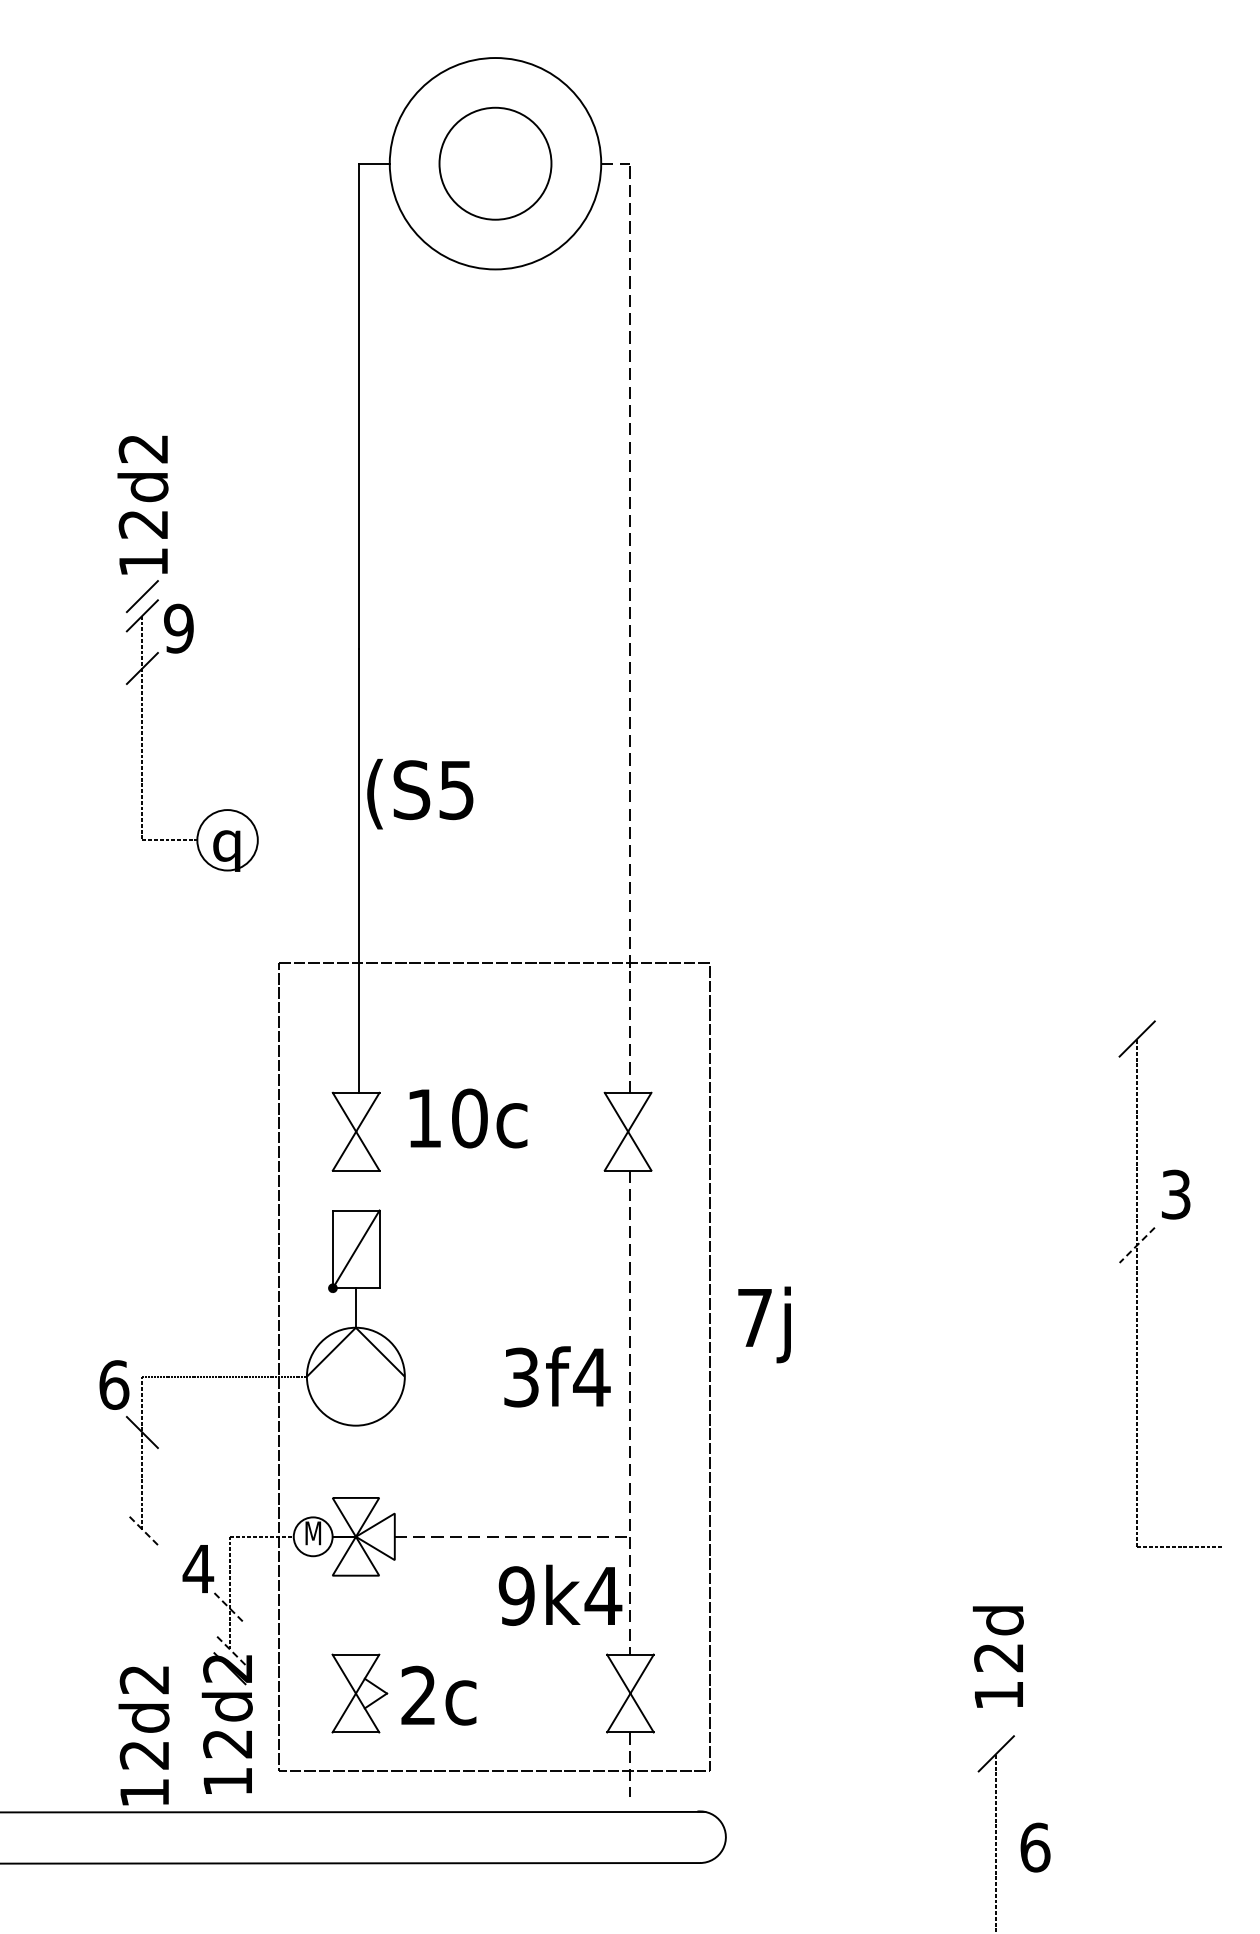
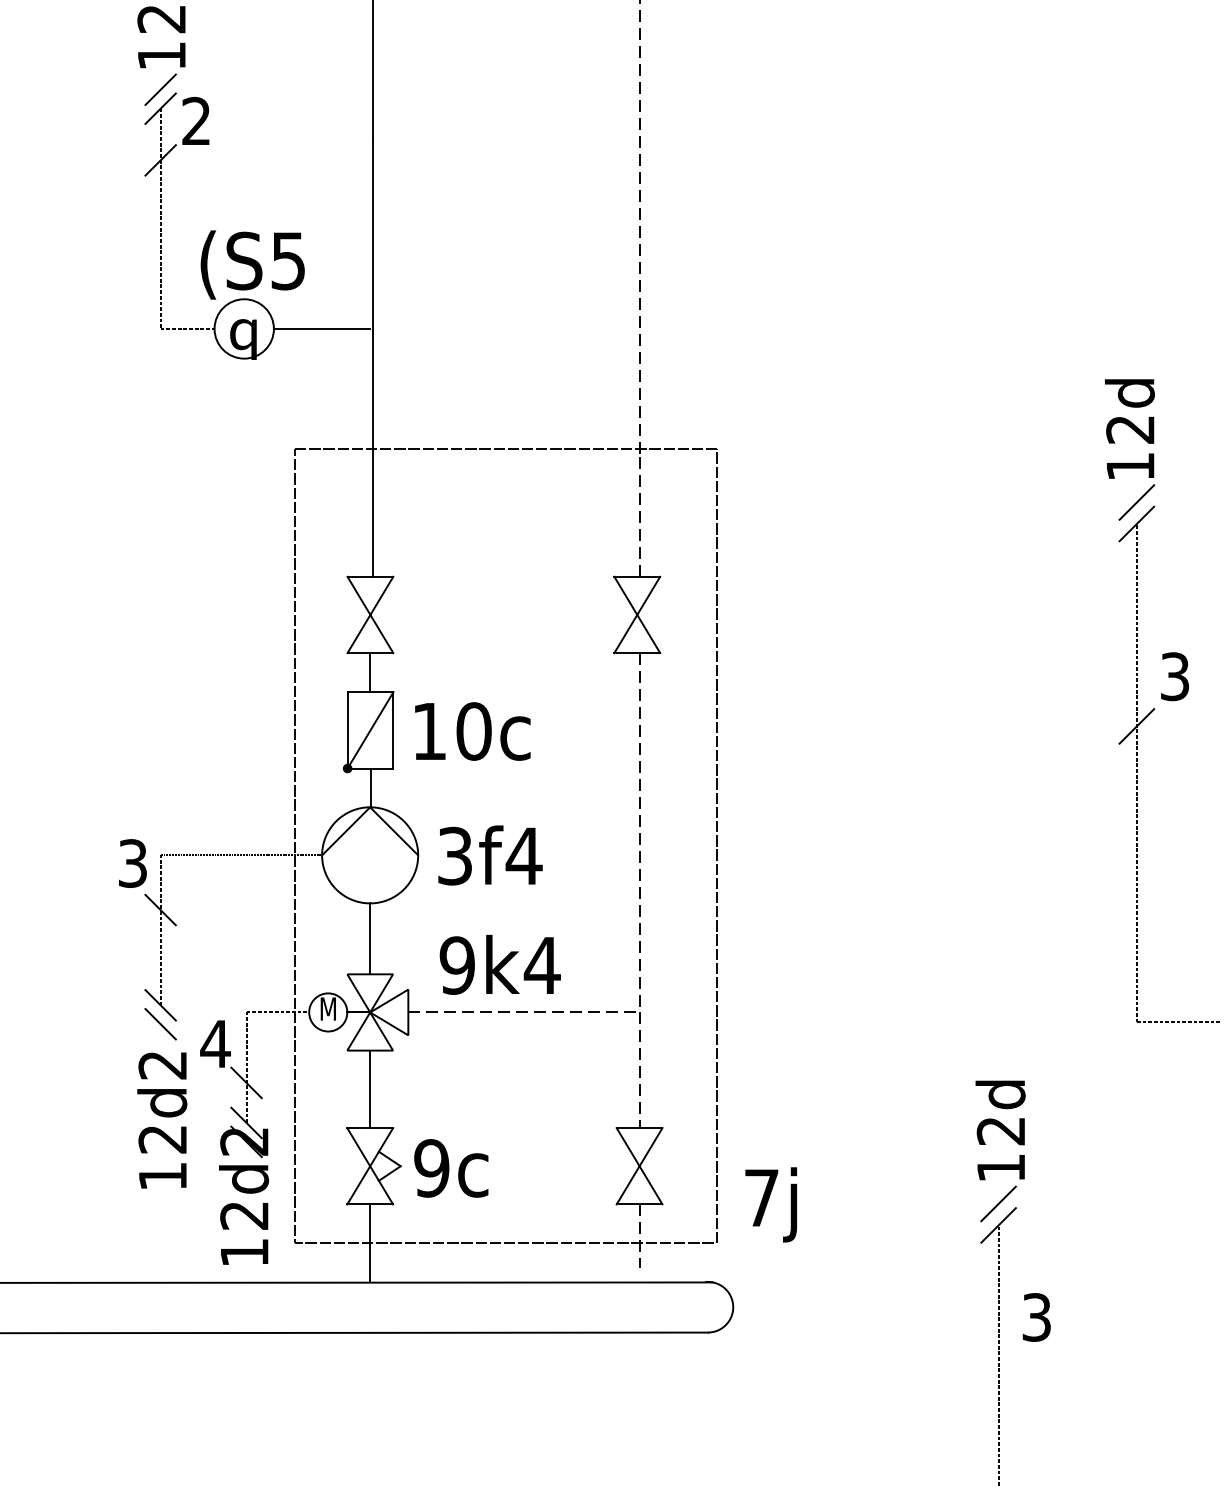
text: (178, 628) -> (196, 121), 9 -> 2
text: (420, 794) -> (252, 265), moved
line: (306, 840) -> (321, 329), added
part: (1129, 976) -> (1129, 462), added
text: (468, 1118) -> (472, 731), moved
line: (356, 1190) -> (370, 672), added
line: (1137, 1245) -> (1137, 726), dashed -> solid
text: (764, 1324) -> (771, 1204), moved
text: (557, 1376) -> (490, 855), moved
text: (114, 1384) -> (133, 862), 6 -> 3
line: (355, 1461) -> (369, 938), added
line: (142, 1529) -> (160, 1005), dashed -> solid
line: (141, 1548) -> (159, 1023), added
text: (560, 1594) -> (500, 964), moved
line: (229, 1608) -> (246, 1082), dashed -> solid
line: (355, 1614) -> (369, 1088), added
line: (229, 1649) -> (246, 1123), dashed -> solid
text: (418, 1695) -> (431, 1168), 2c -> 9c
line: (995, 1731) -> (997, 1203), added
text: (143, 1735) -> (161, 1120), moved
line: (355, 1771) -> (369, 1242), added
text: (1035, 1847) -> (1037, 1317), 6 -> 3

